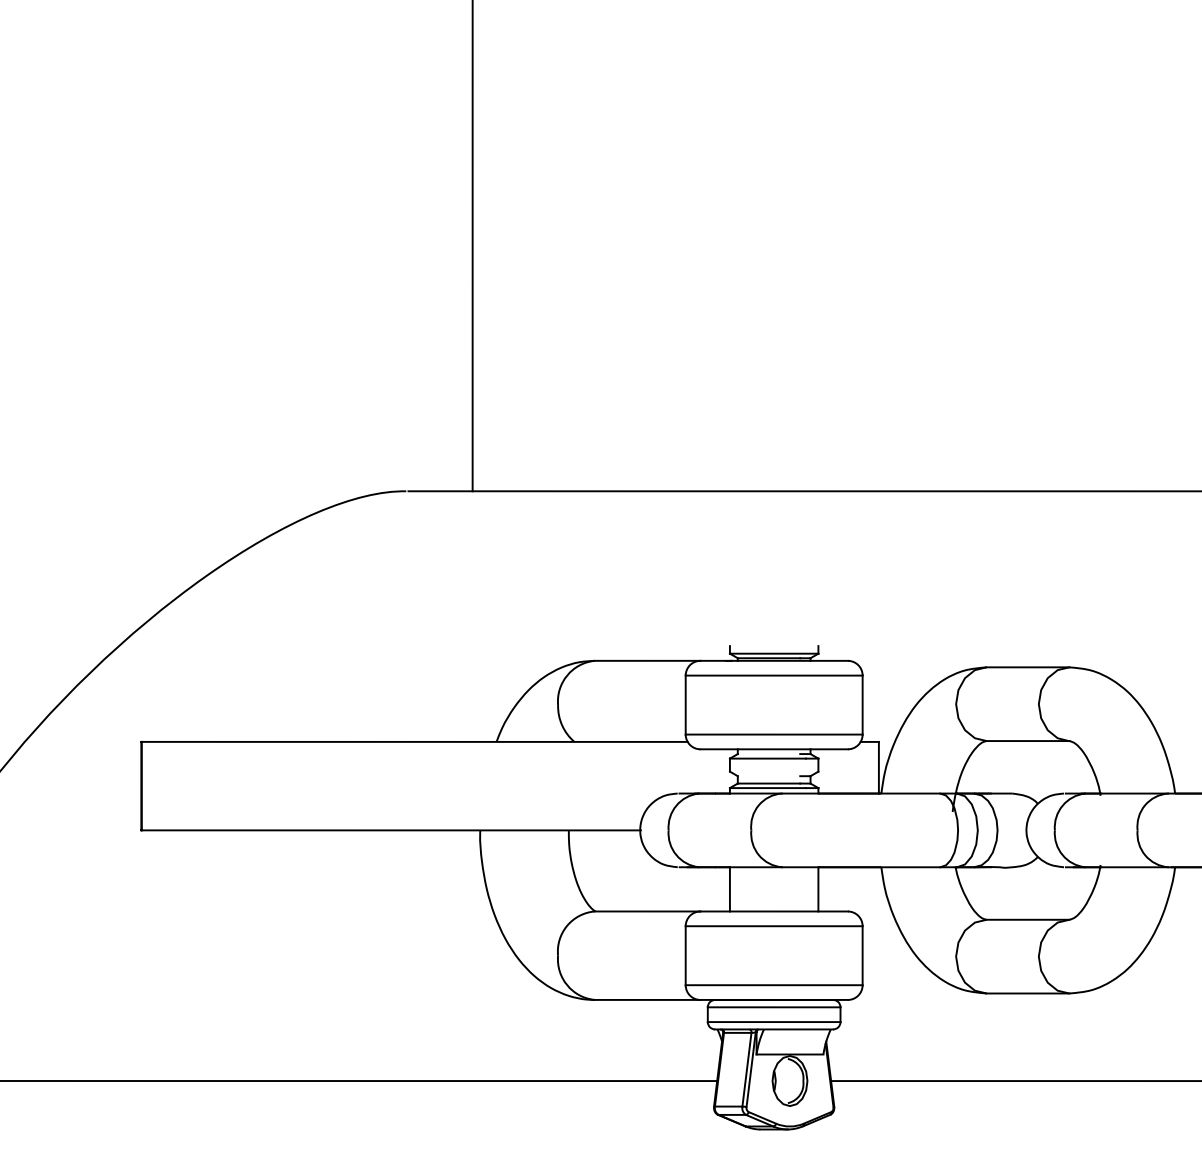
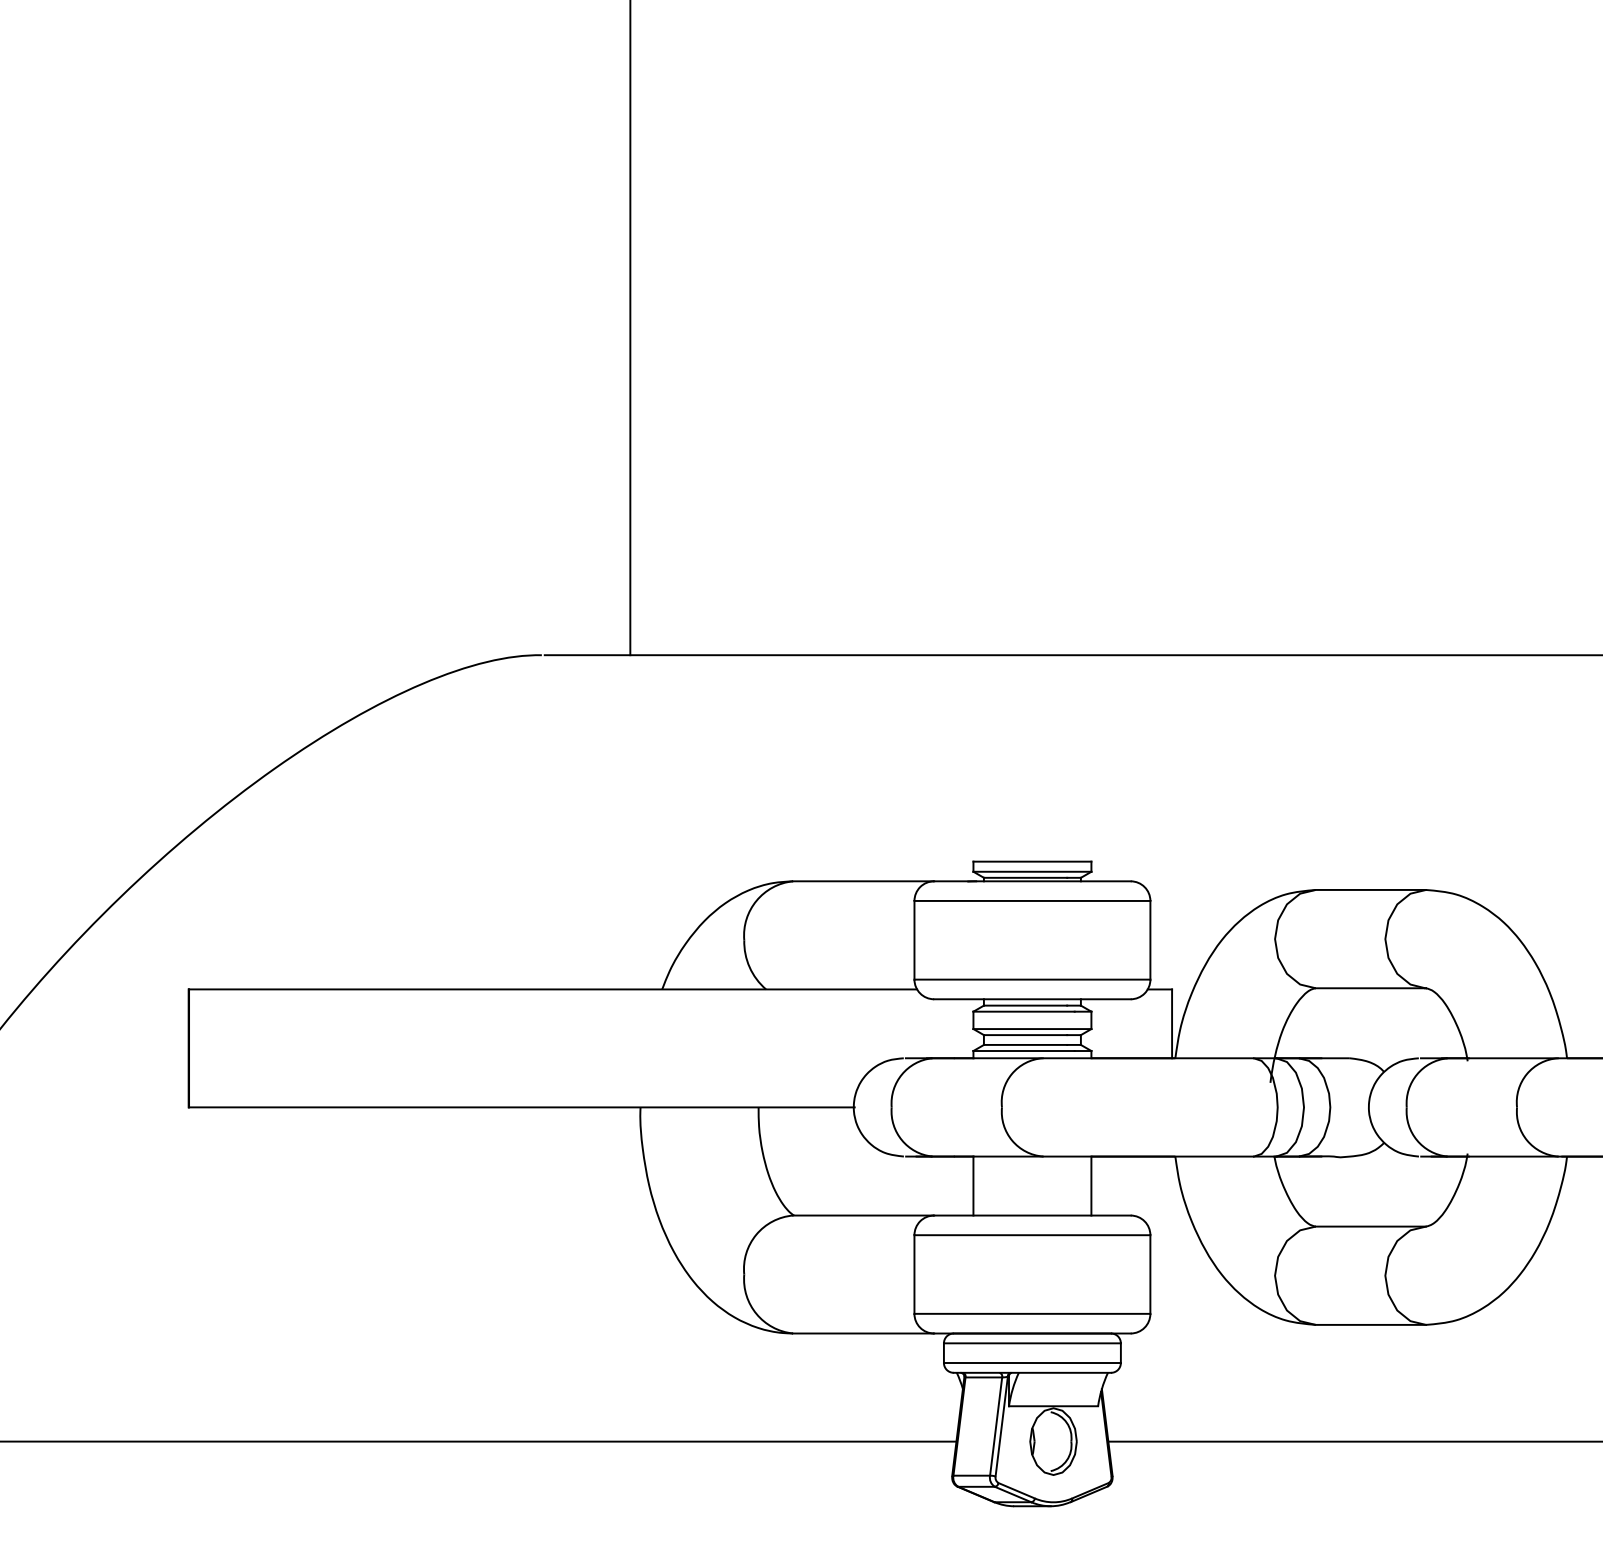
line: (774, 645) -> (1032, 861), added
line: (768, 753) -> (1025, 1005), added
line: (774, 771) -> (1032, 1029), added
line: (768, 776) -> (1025, 1035), added

